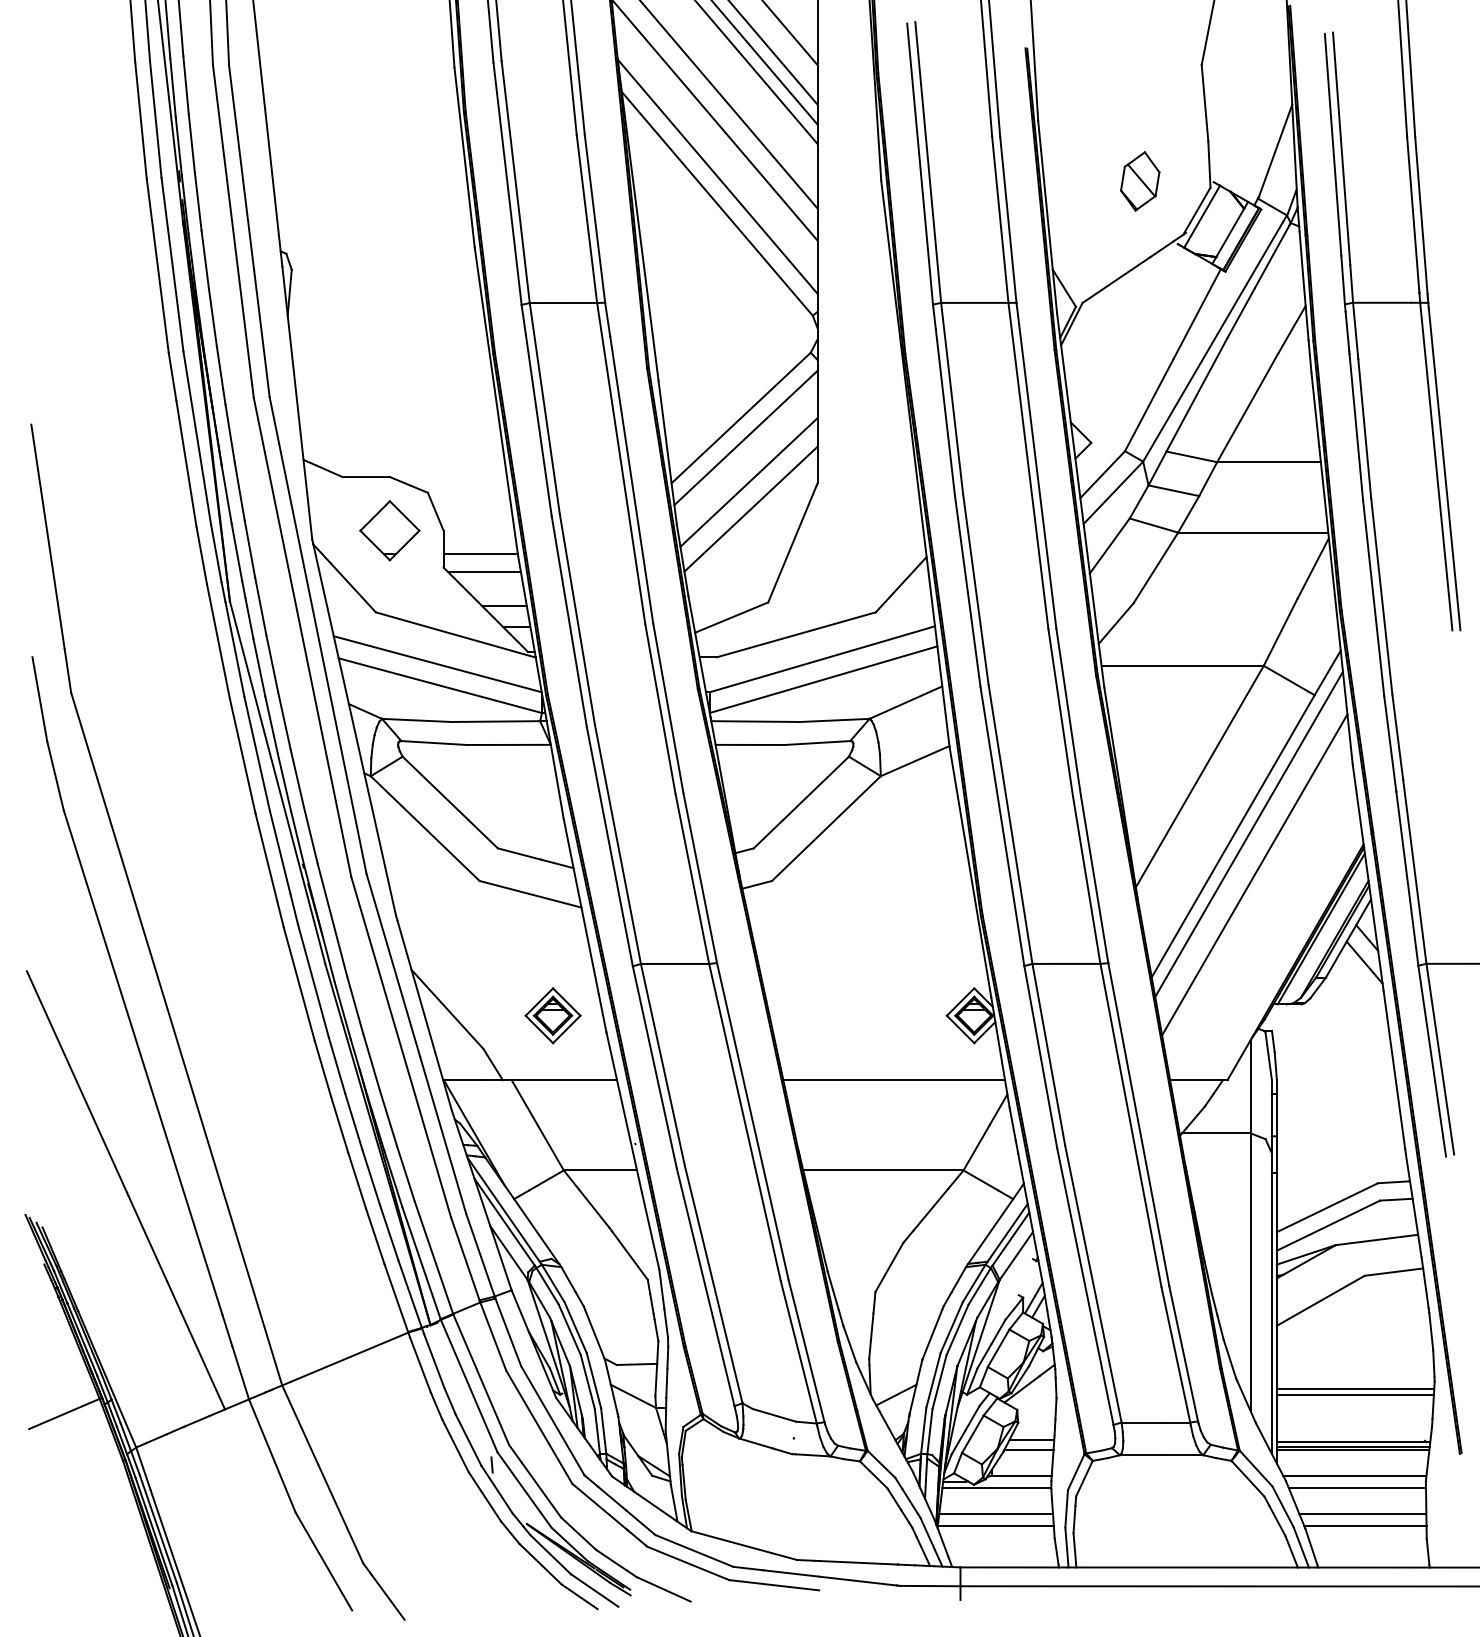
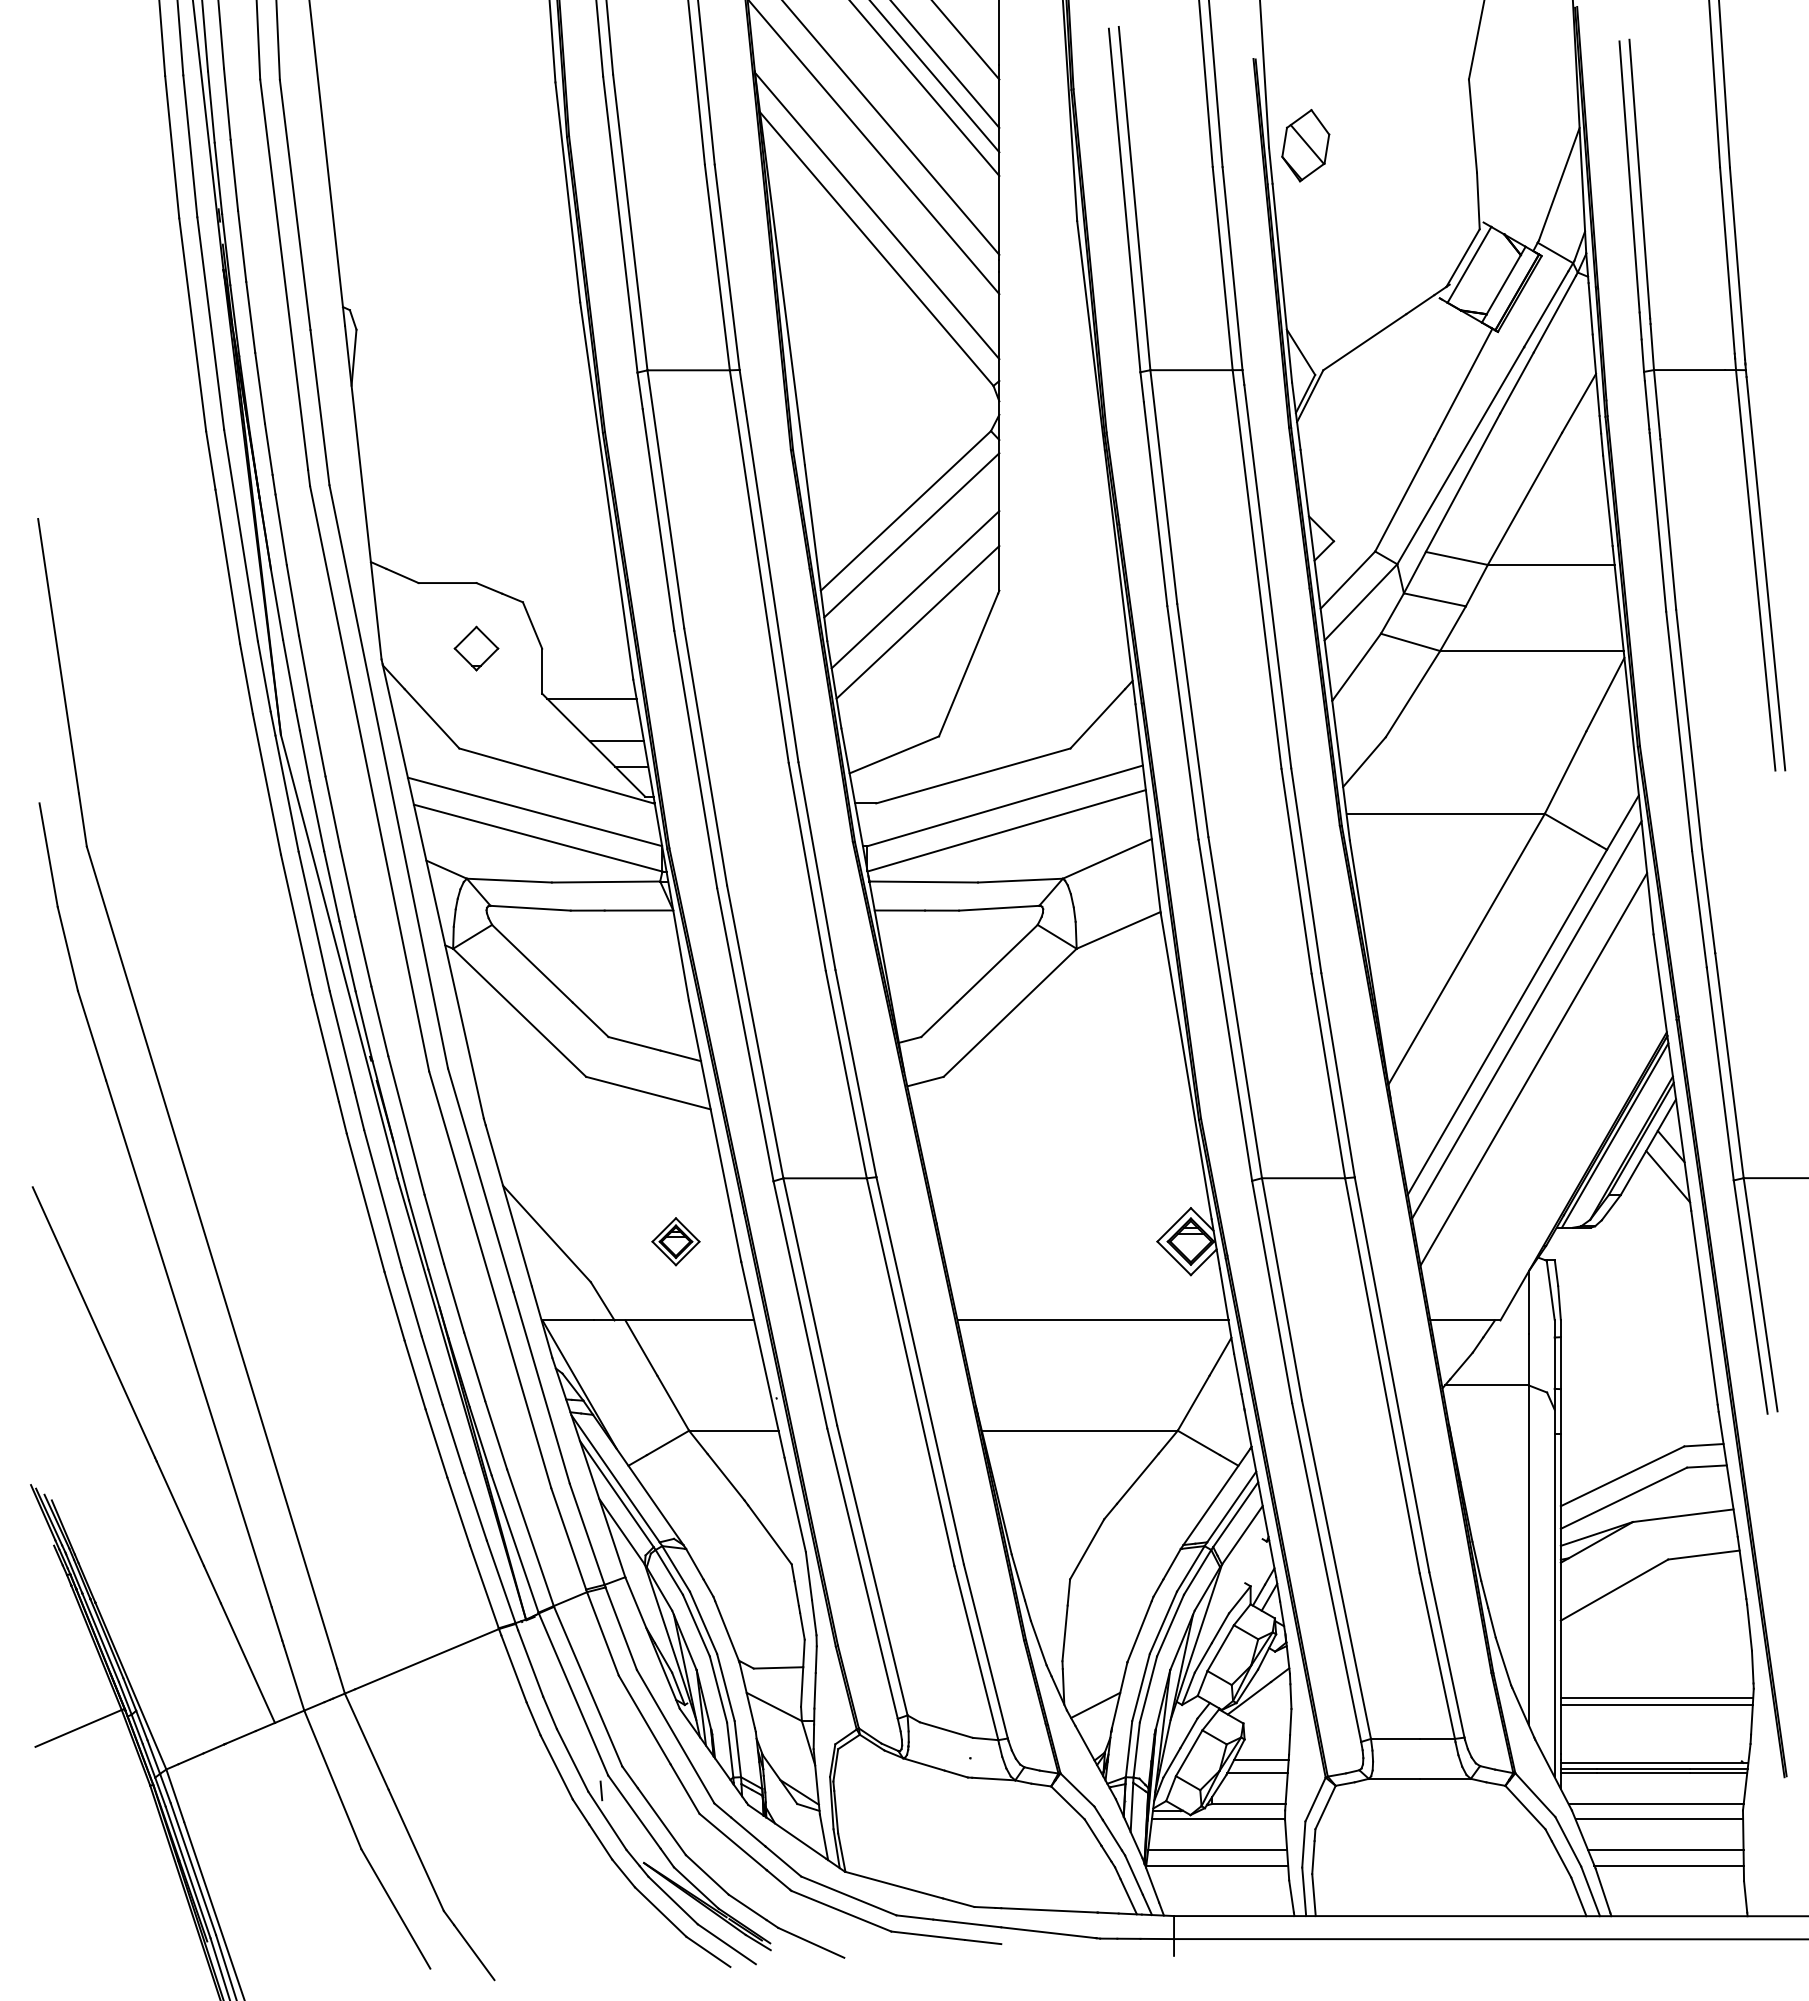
part: (1140, 181) -> (1305, 145), moved
part: (389, 530) -> (476, 648), size x0.6
line: (480, 554) -> (587, 677), removed
part: (552, 1015) -> (675, 1241), size x0.7

